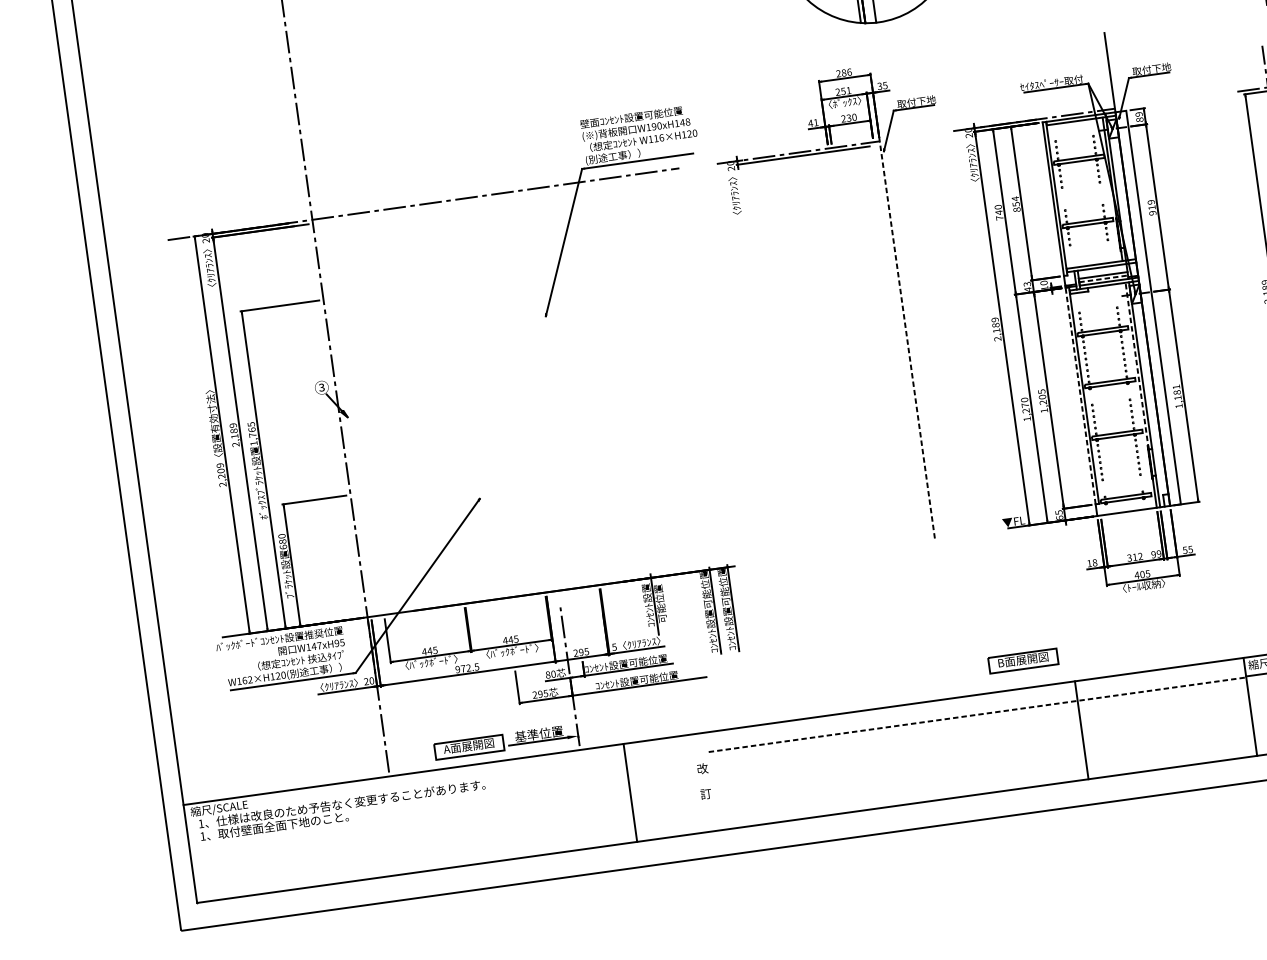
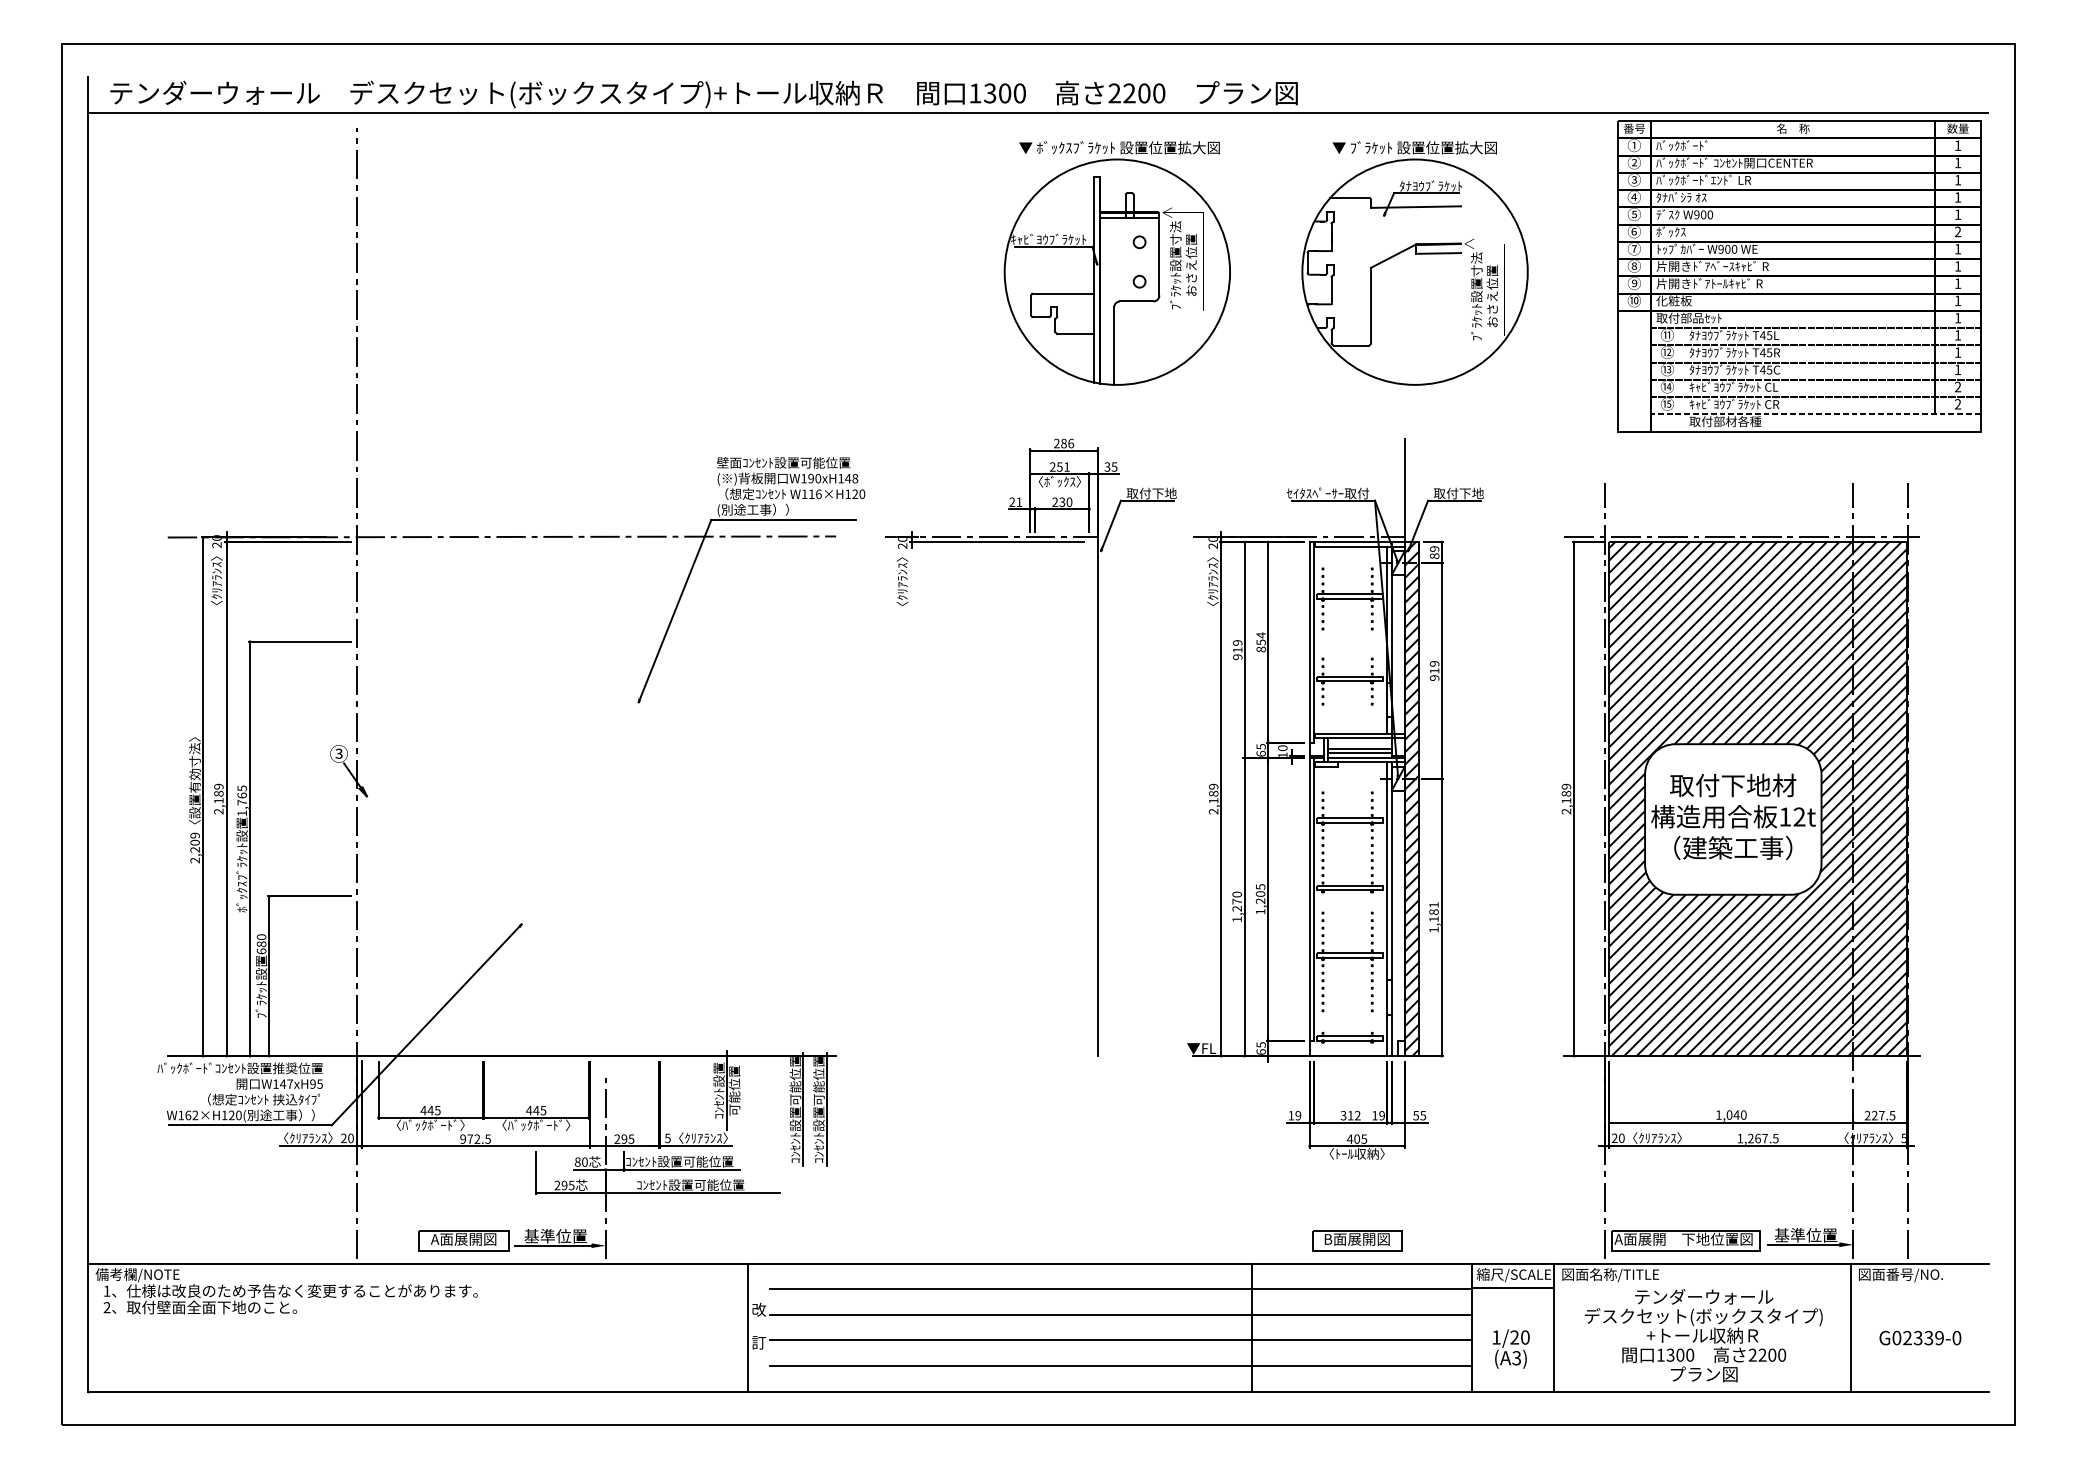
text: (810, 122) -> (1012, 501), 41 -> 21
text: (998, 213) -> (1237, 650), 740 -> 919
line: (1103, 278) -> (1359, 753), dashed -> solid
text: (1027, 287) -> (1260, 750), 43 -> 65
line: (902, 305) -> (1097, 751), dashed -> solid
hatch: (1148, 308) -> (1411, 799), added
line: (1137, 366) -> (1387, 871), dashed -> solid
line: (1080, 395) -> (1309, 898), dashed -> solid
text: (1153, 554) -> (1374, 1115), 99 -> 19
text: (1095, 562) -> (1298, 1115), 18 -> 19
part: (1023, 660) -> (1357, 1240), moved
line: (977, 714) -> (1120, 1289), dashed -> solid
line: (980, 734) -> (1120, 1315), added
line: (982, 753) -> (1120, 1340), added
line: (985, 773) -> (1120, 1366), added
line: (630, 792) -> (748, 1327), moved
text: (222, 808) -> (137, 1275), 縮尺/SCALE -> 備考欄/NOTE
text: (202, 836) -> (106, 1307), 1 -> 2

